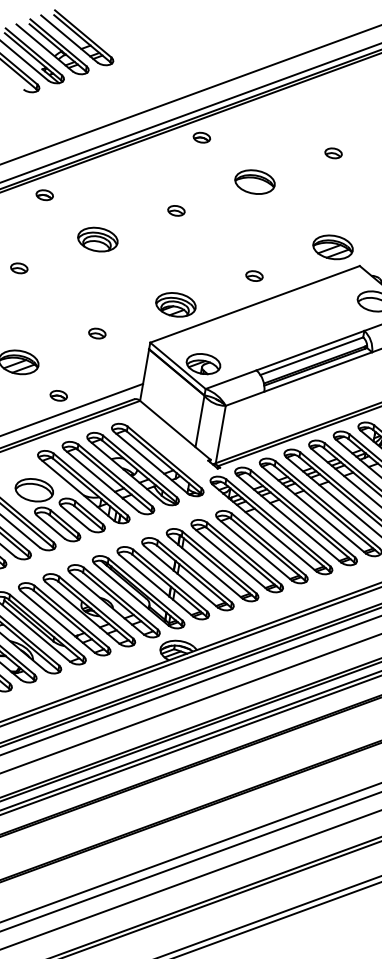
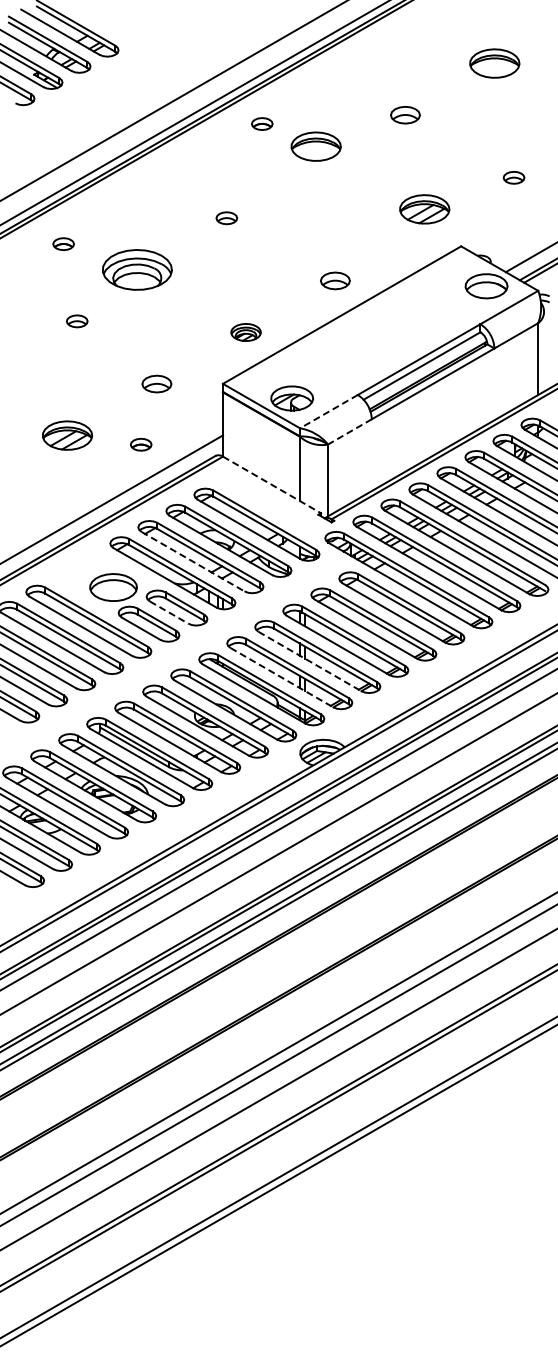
part: (202, 137) -> (262, 123), moved
part: (333, 152) -> (405, 114), size x1.4
part: (254, 181) -> (315, 146), moved
part: (44, 194) -> (63, 243), moved
part: (97, 239) -> (137, 269), size x1.4
part: (332, 247) -> (424, 209), moved
part: (19, 268) -> (77, 321), moved
part: (254, 275) -> (335, 280), size x1.4
part: (175, 304) -> (245, 332), size x0.6
part: (97, 333) -> (156, 383), size x1.4
line: (230, 379) -> (328, 411), solid -> dashed
part: (59, 395) -> (141, 444), moved
line: (244, 399) -> (349, 432), solid -> dashed
line: (175, 430) -> (272, 484), solid -> dashed
line: (101, 480) -> (193, 561), solid -> dashed
line: (75, 517) -> (169, 612), solid -> dashed
line: (181, 576) -> (310, 661), solid -> dashed
line: (156, 585) -> (282, 677), solid -> dashed

